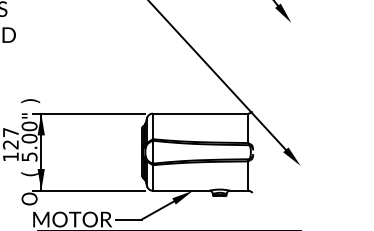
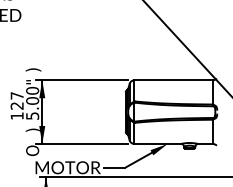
text: (29, 174) -> (32, 130), ( -> )

